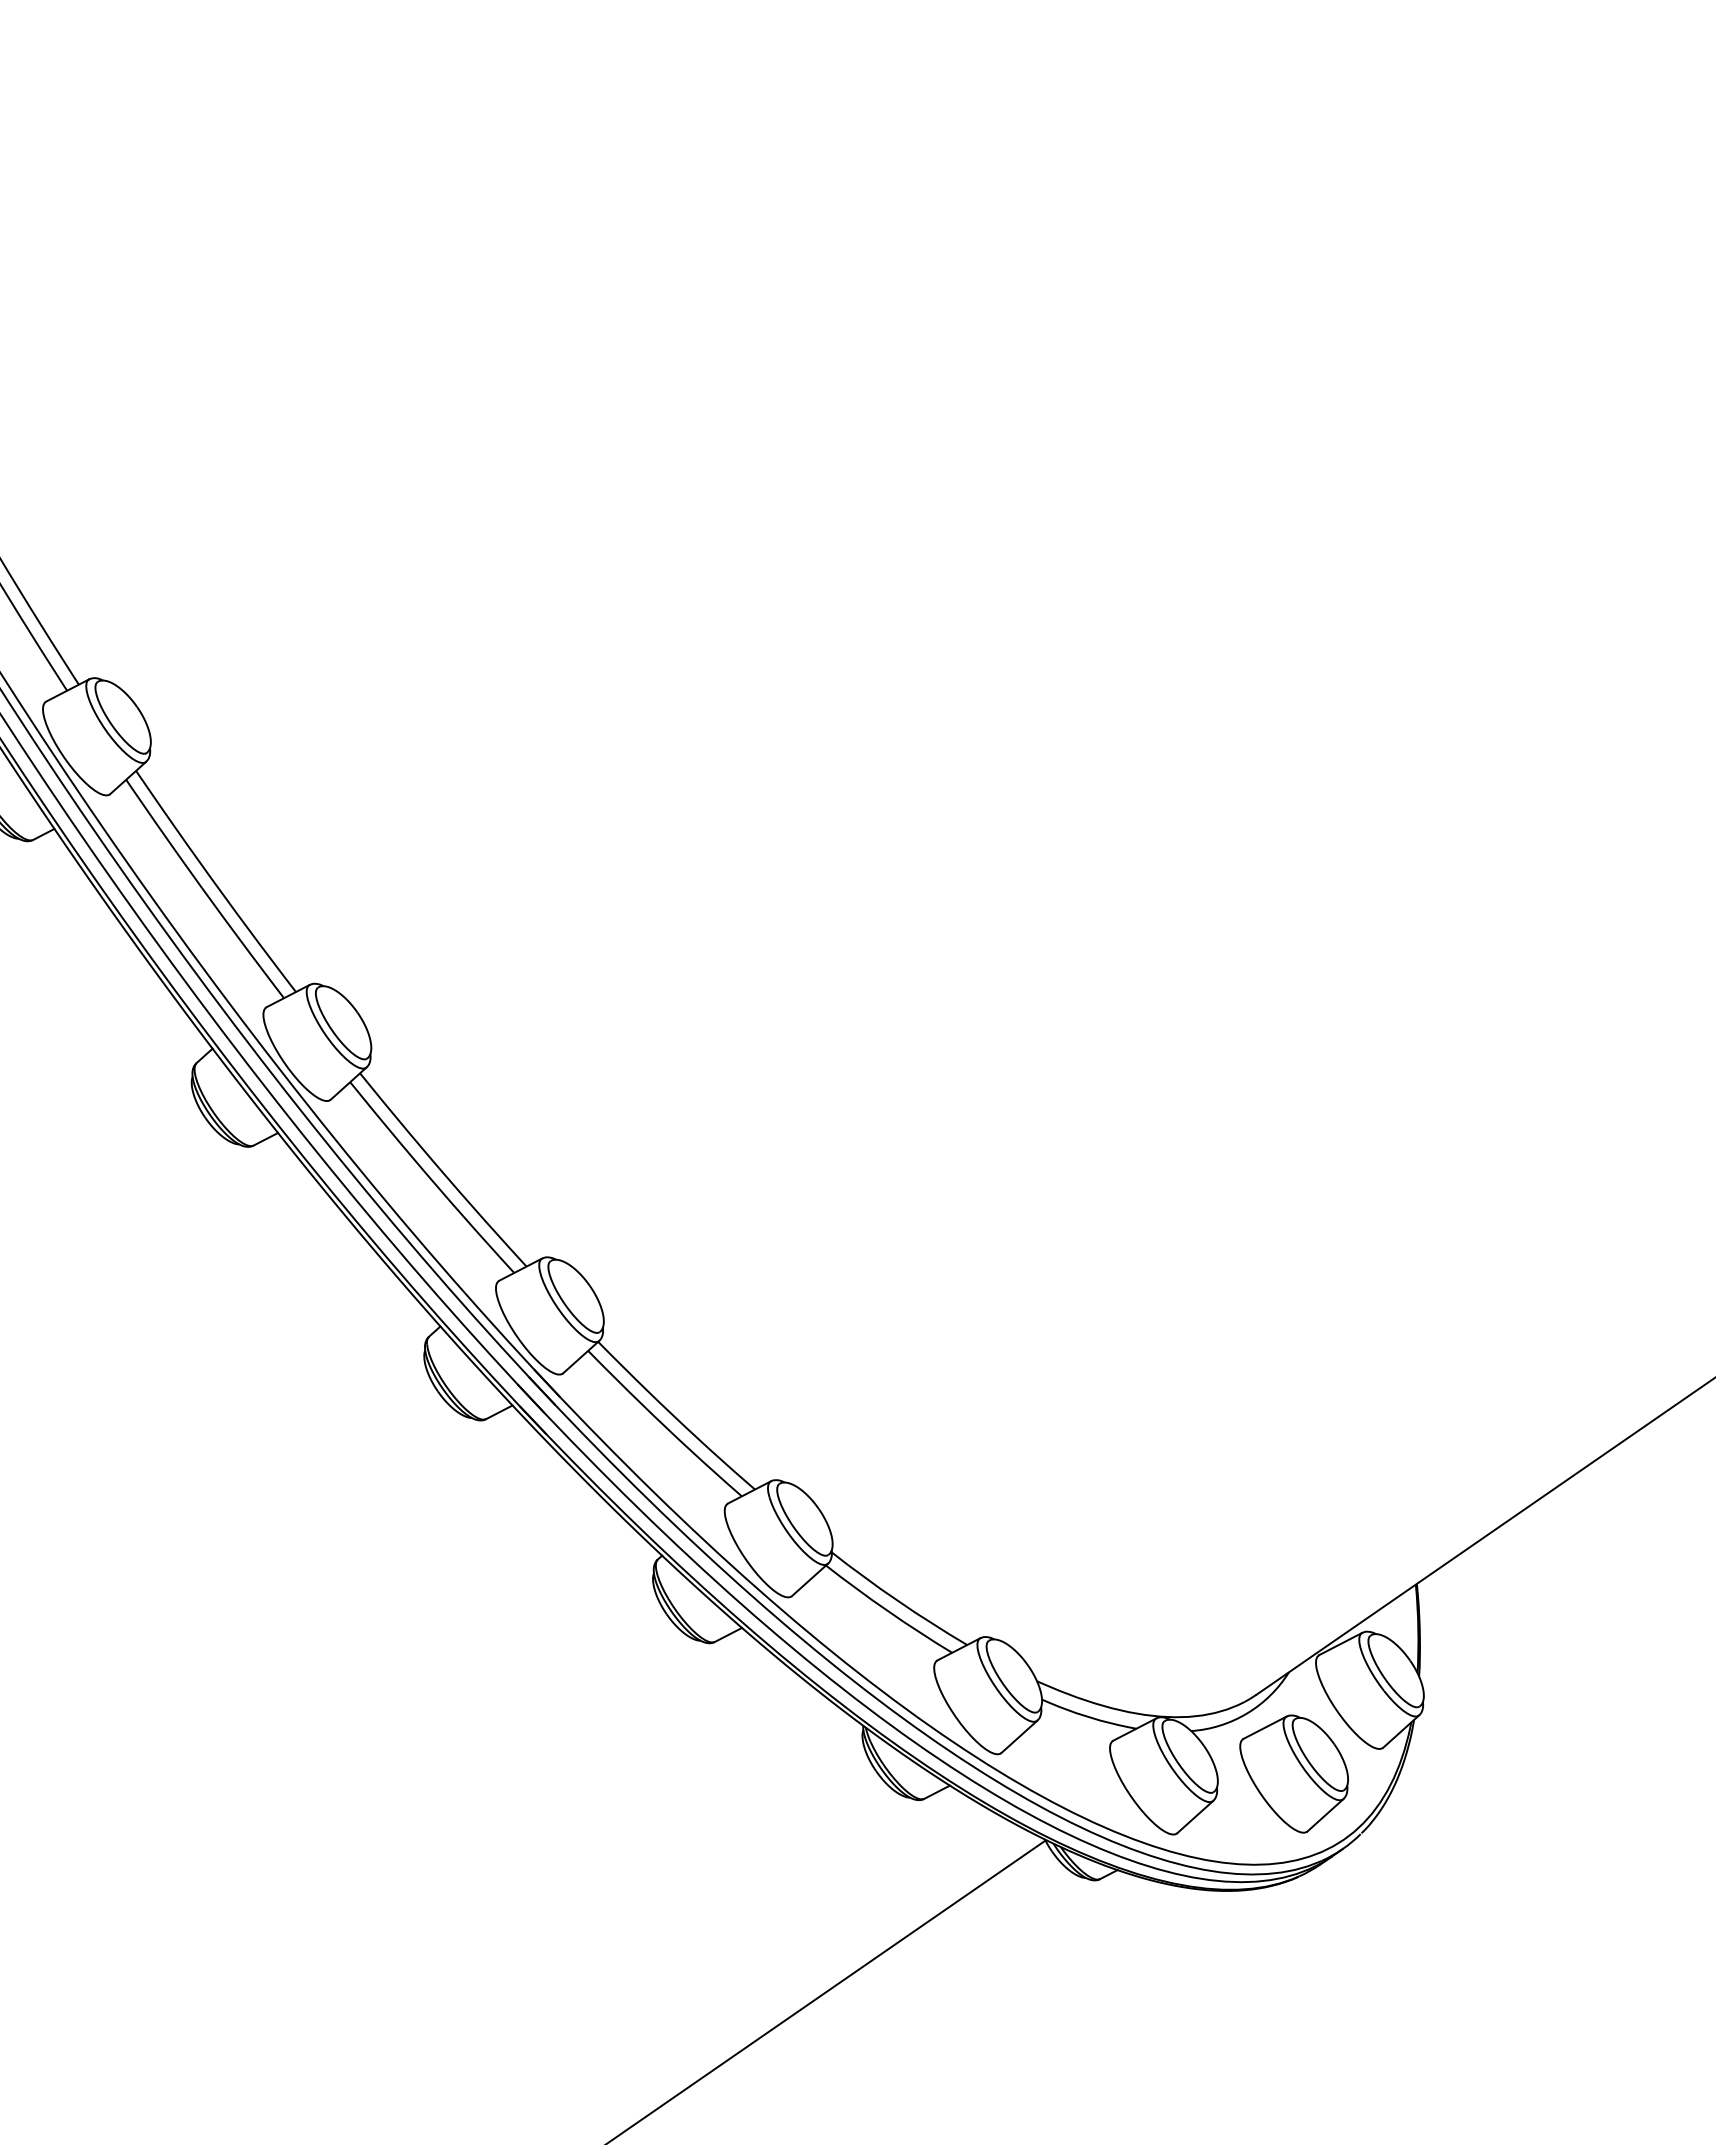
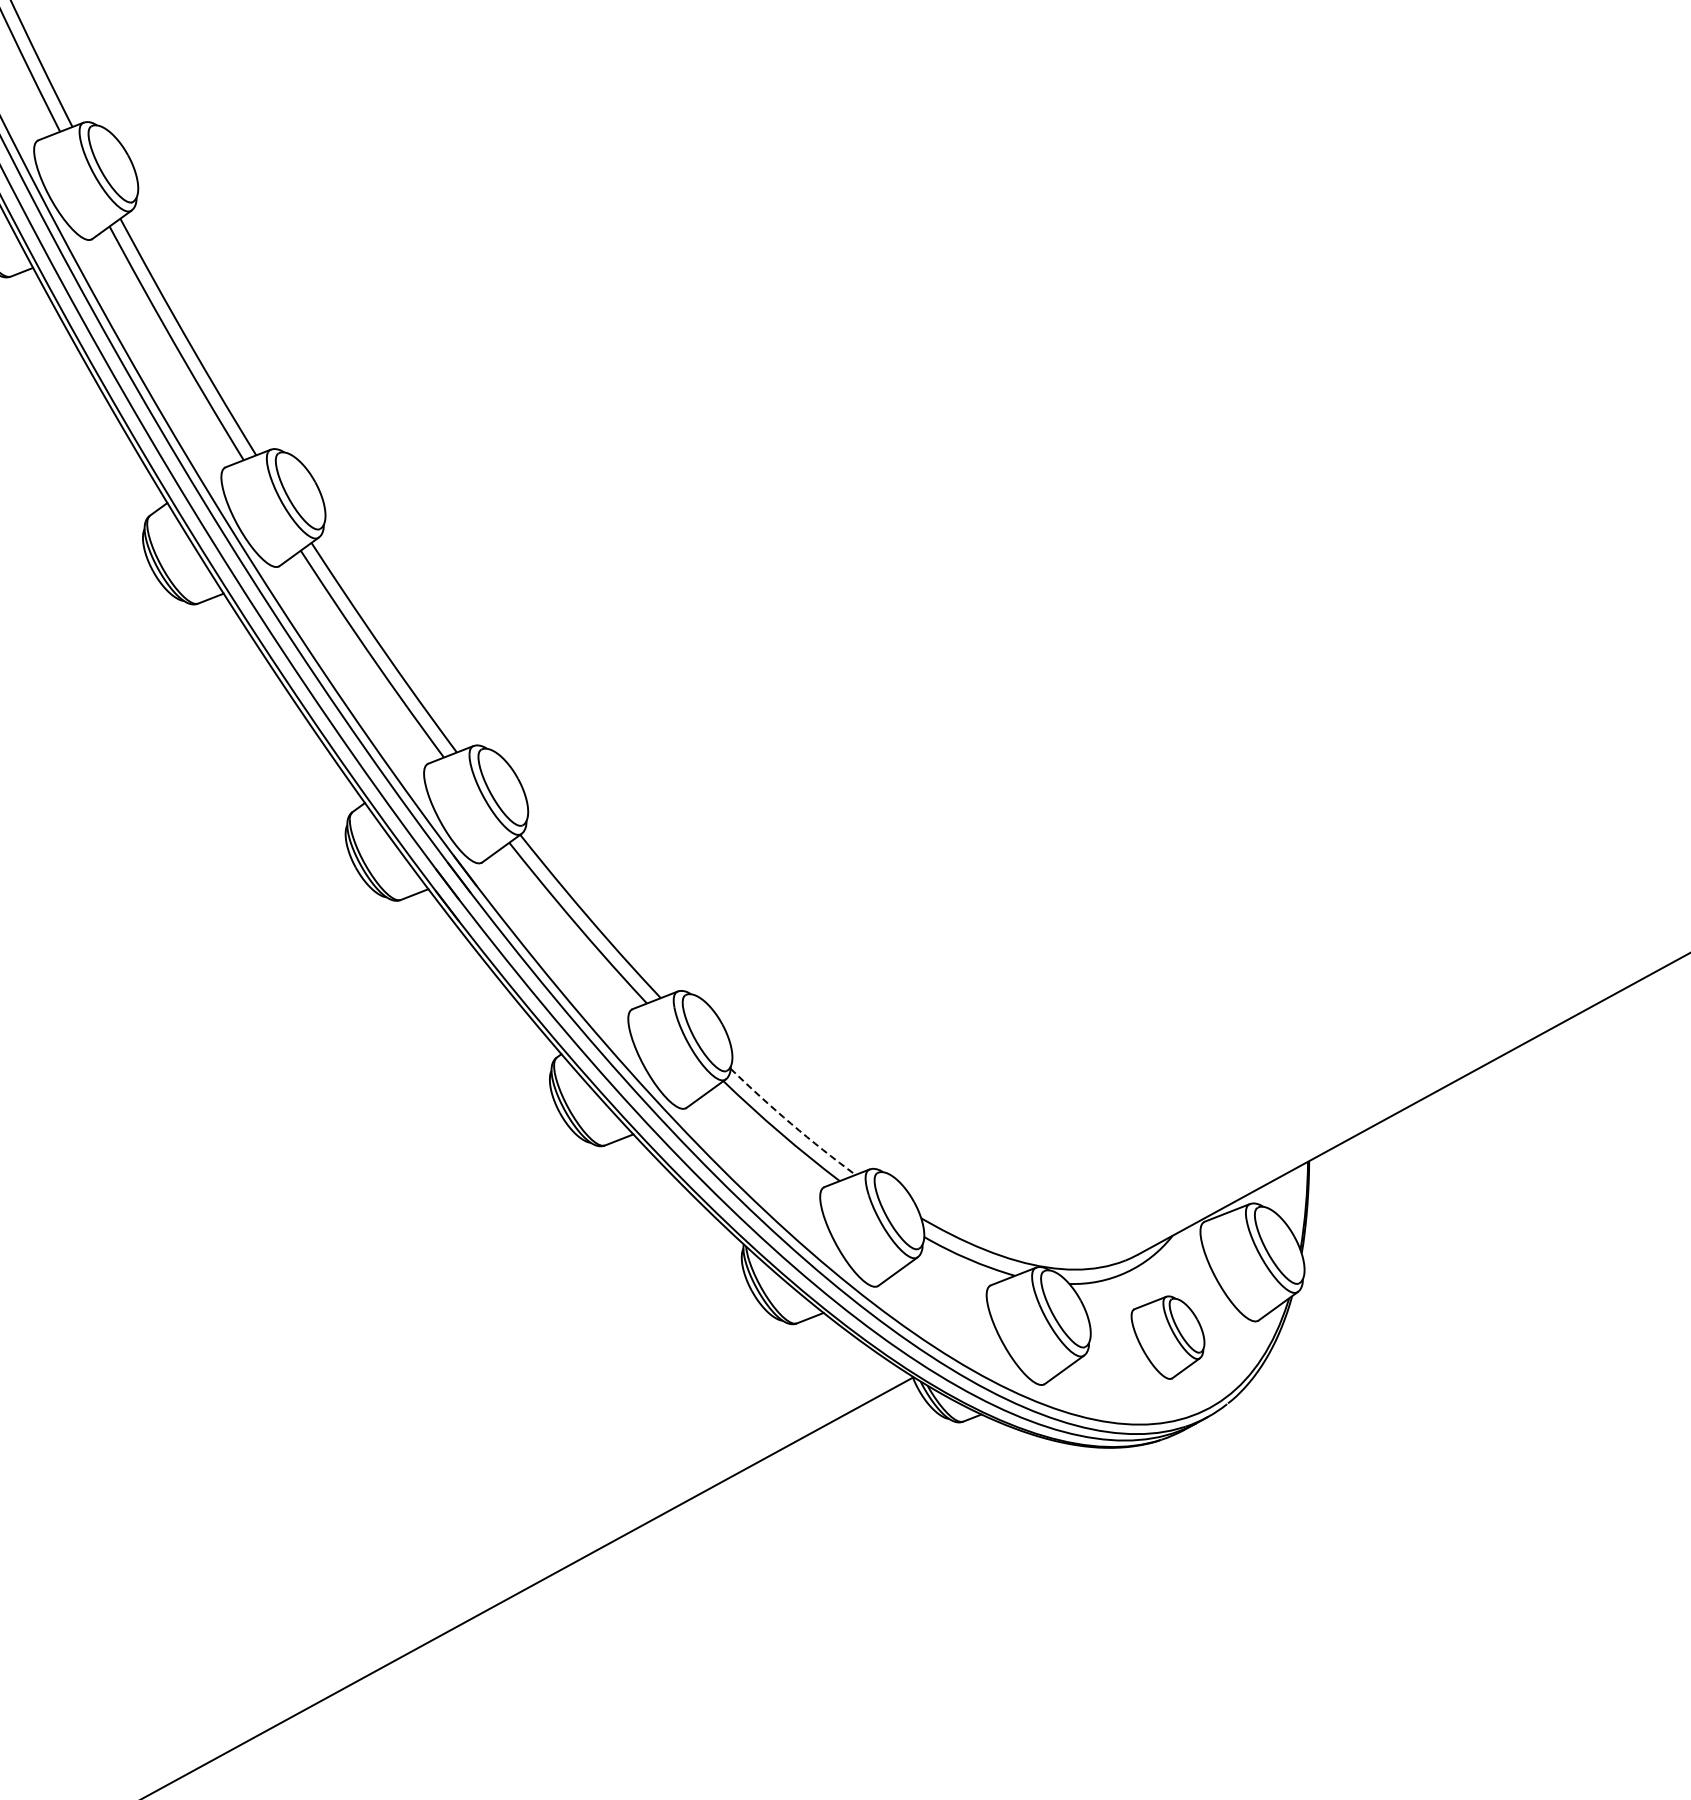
arc: (898, 1601) -> (791, 1124), solid -> dashed
part: (1293, 1773) -> (1166, 1336), size x0.7

